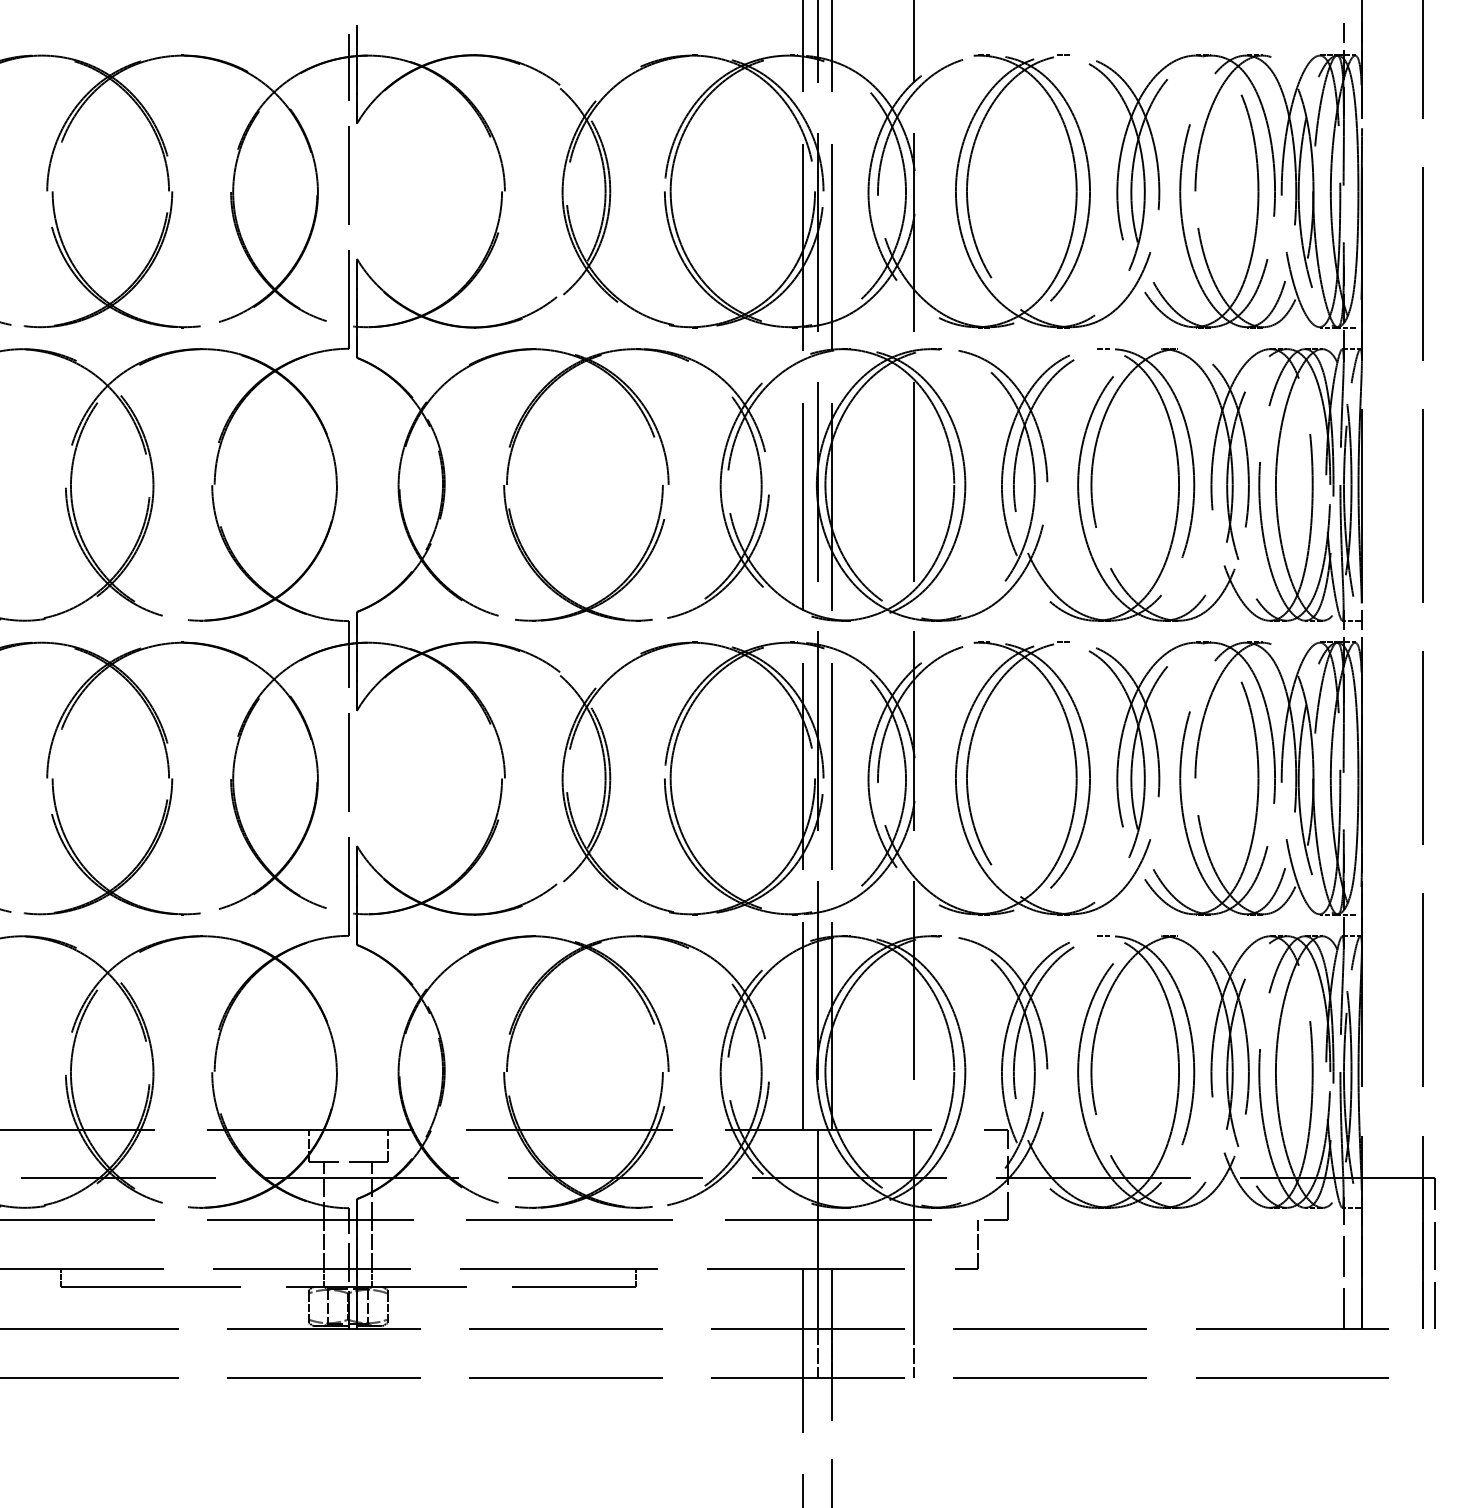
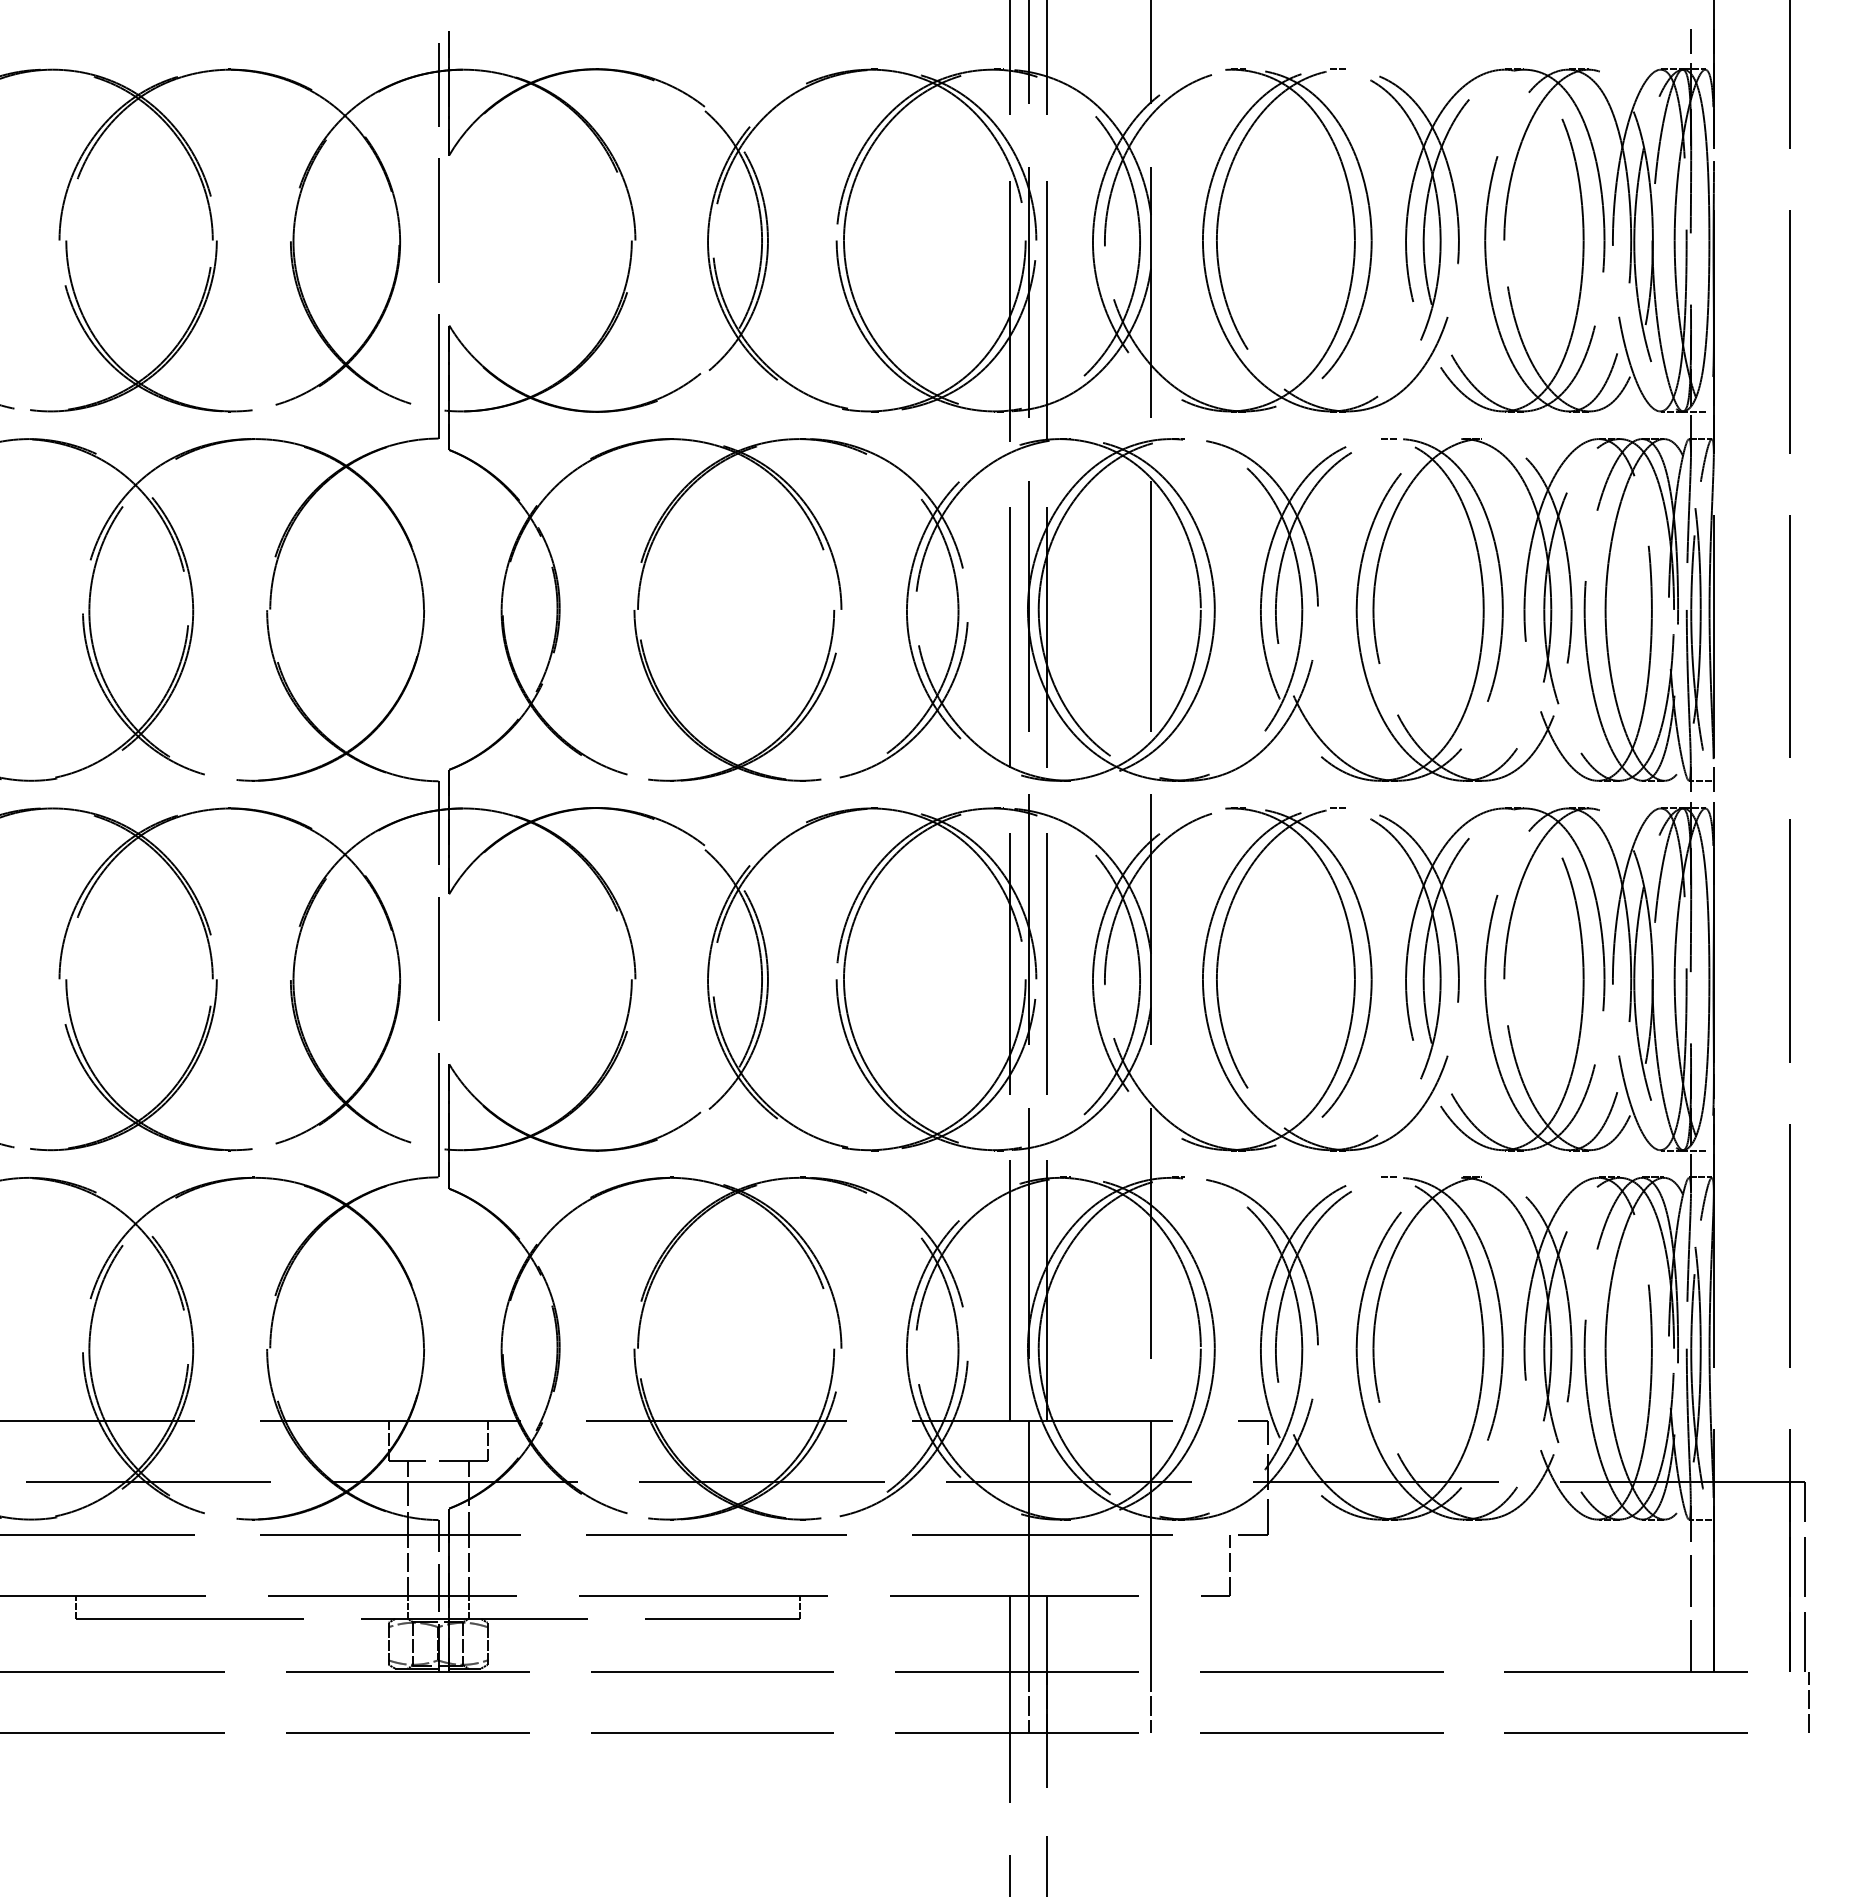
line: (1437, 1353) -> (1809, 1702), added

